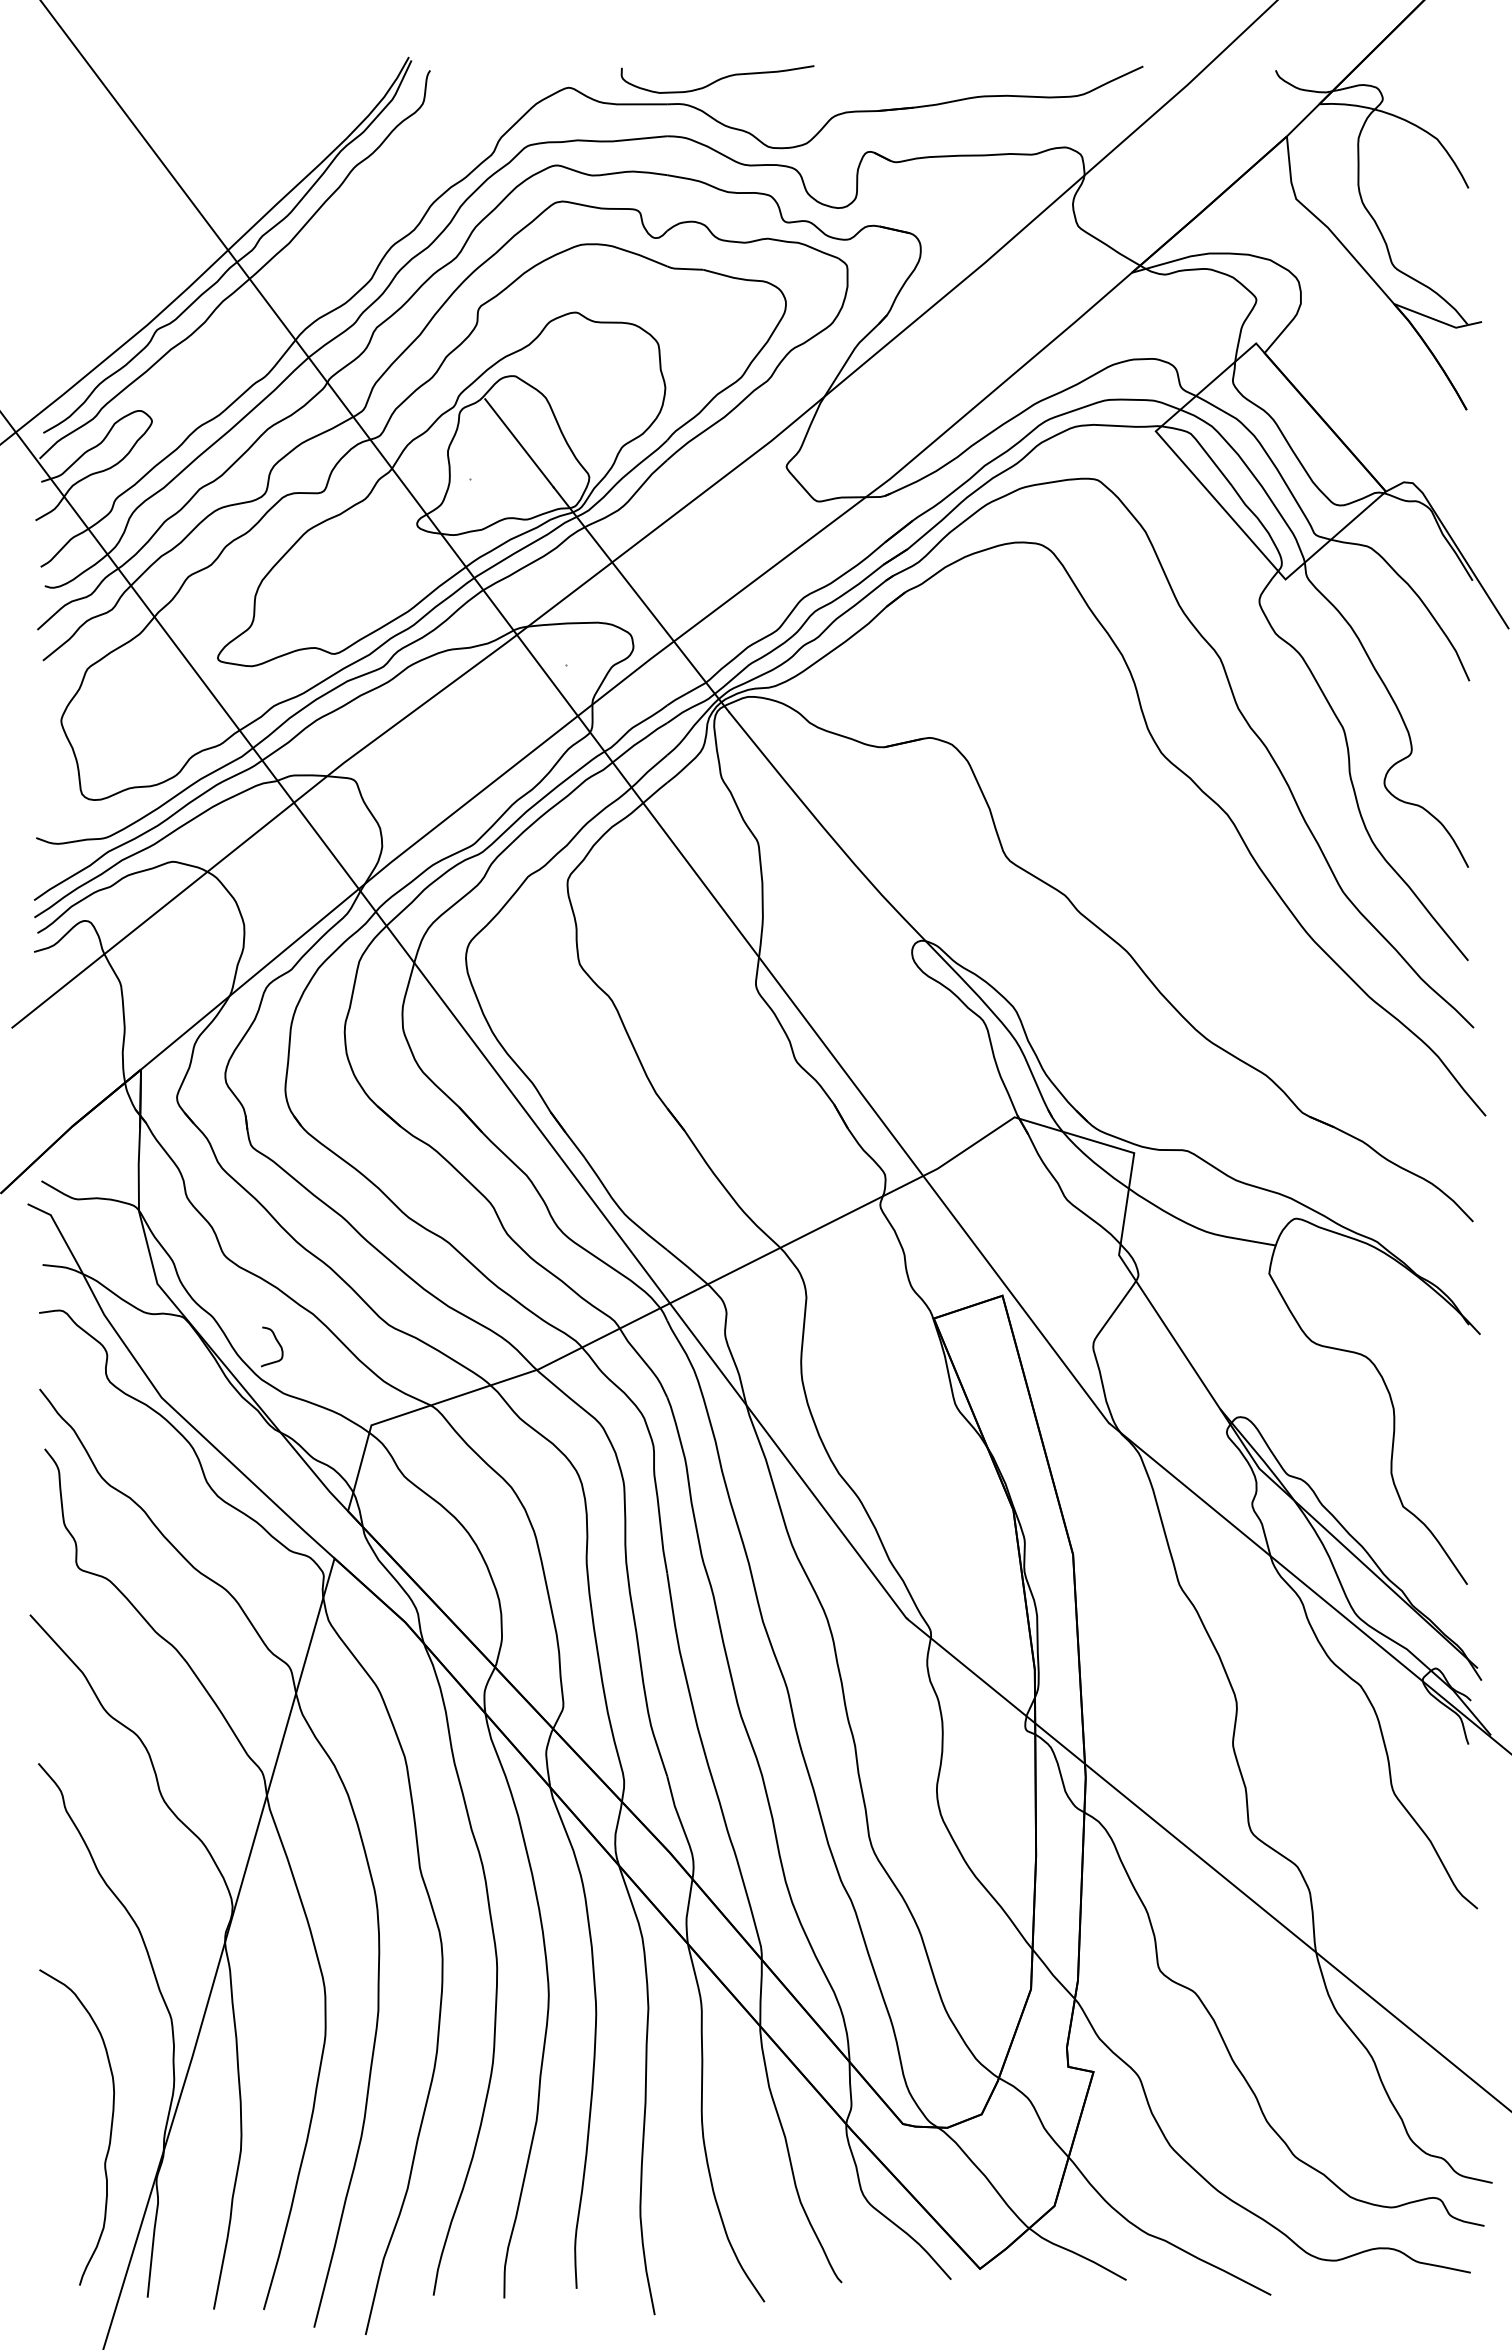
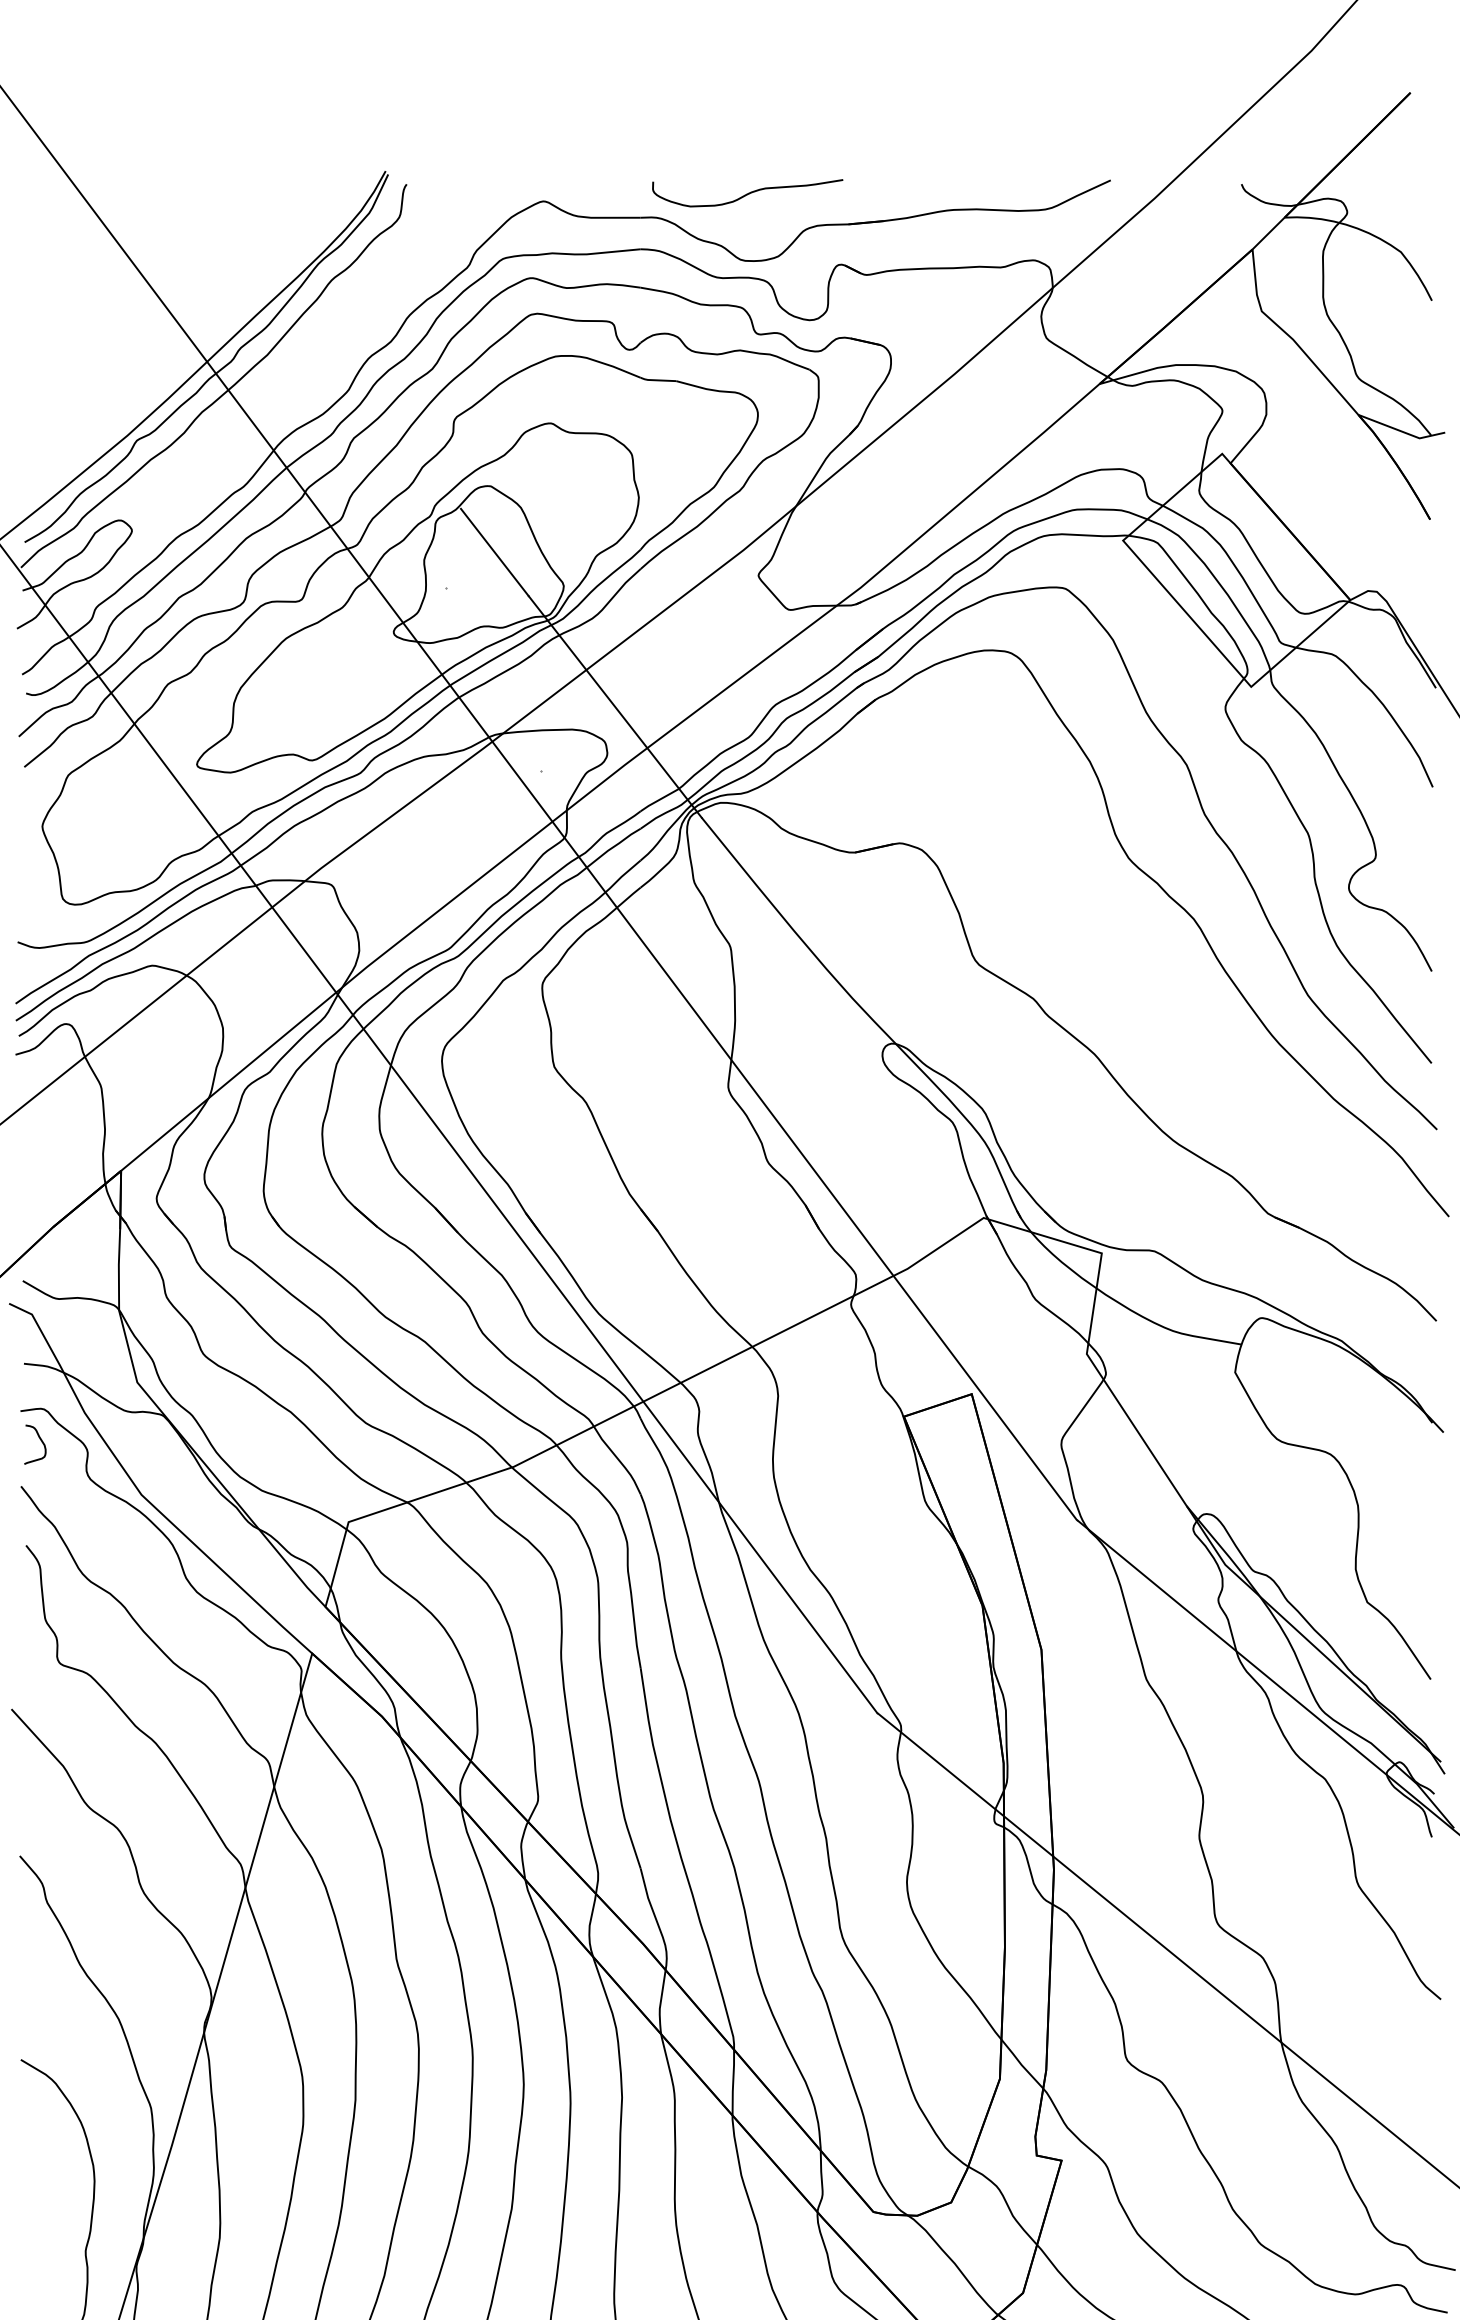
curve: (717, 79) -> (747, 193), moved
curve: (277, 1343) -> (40, 1441), moved

